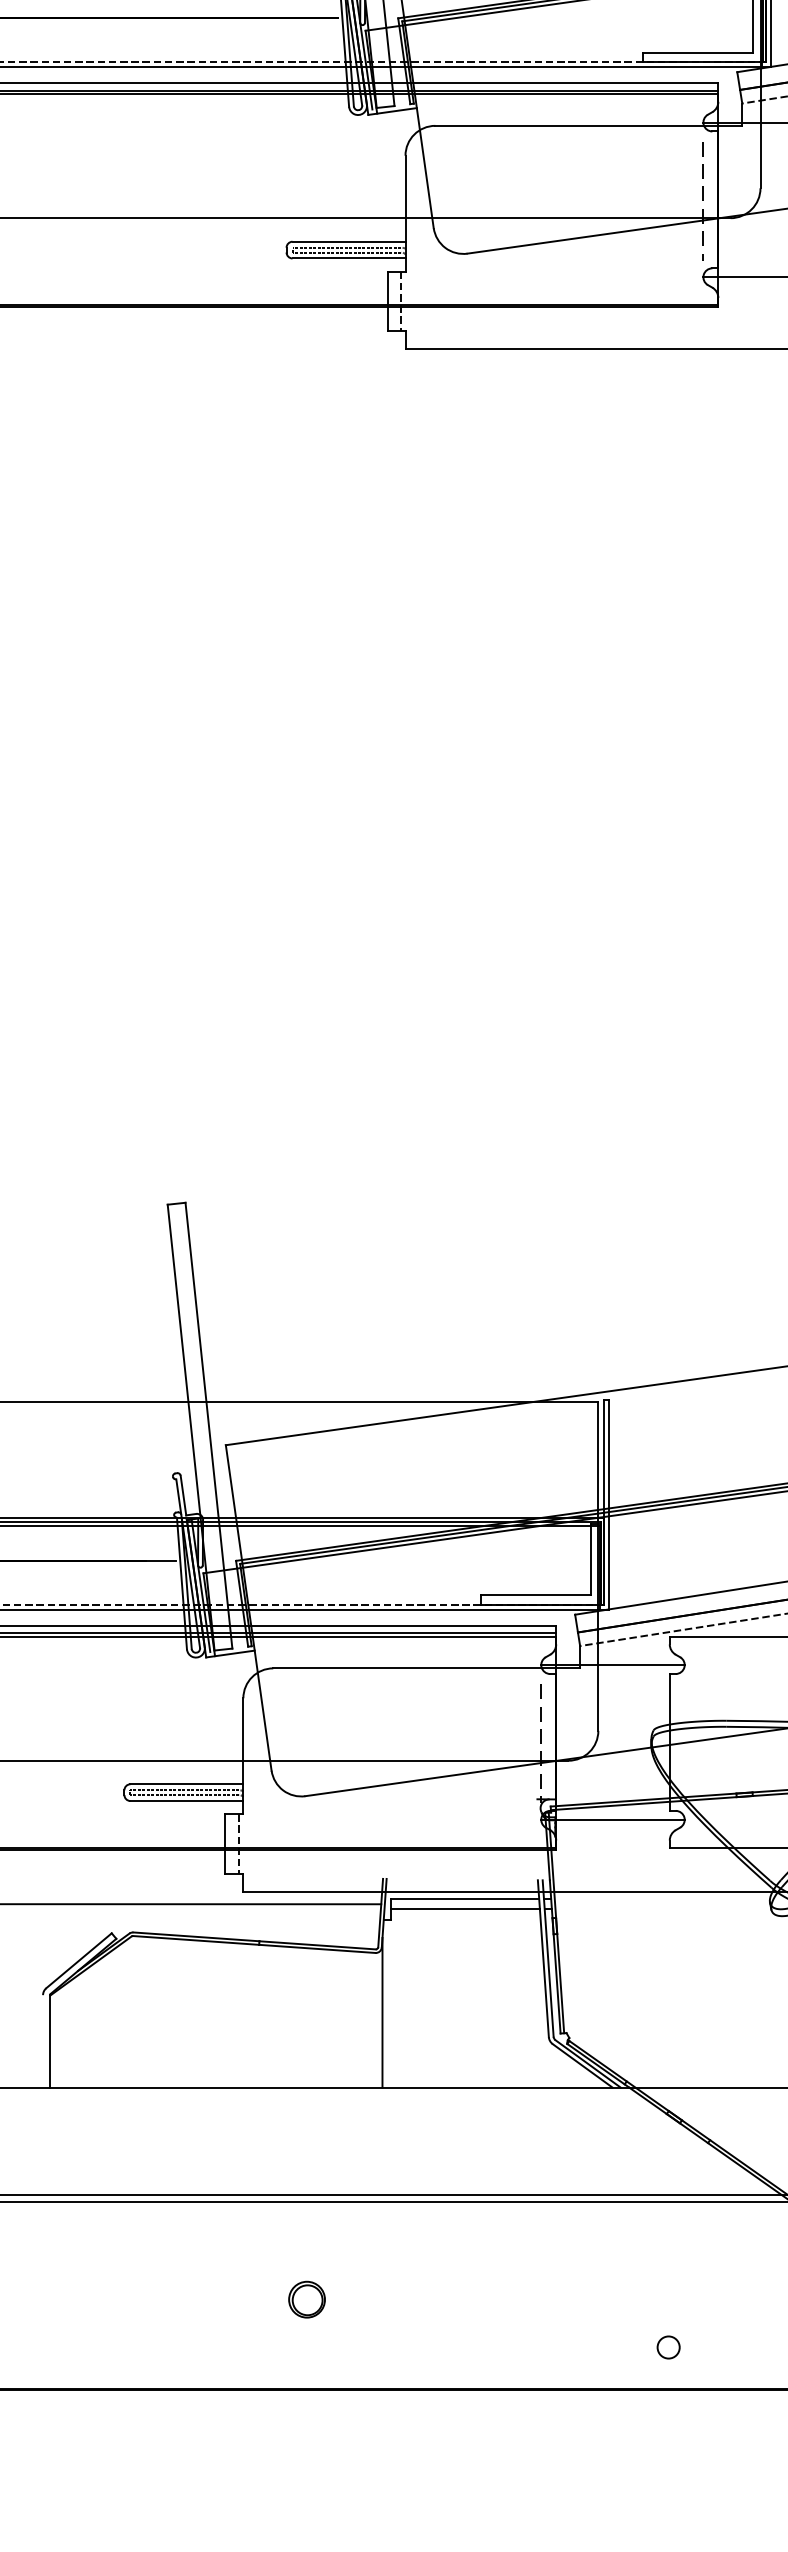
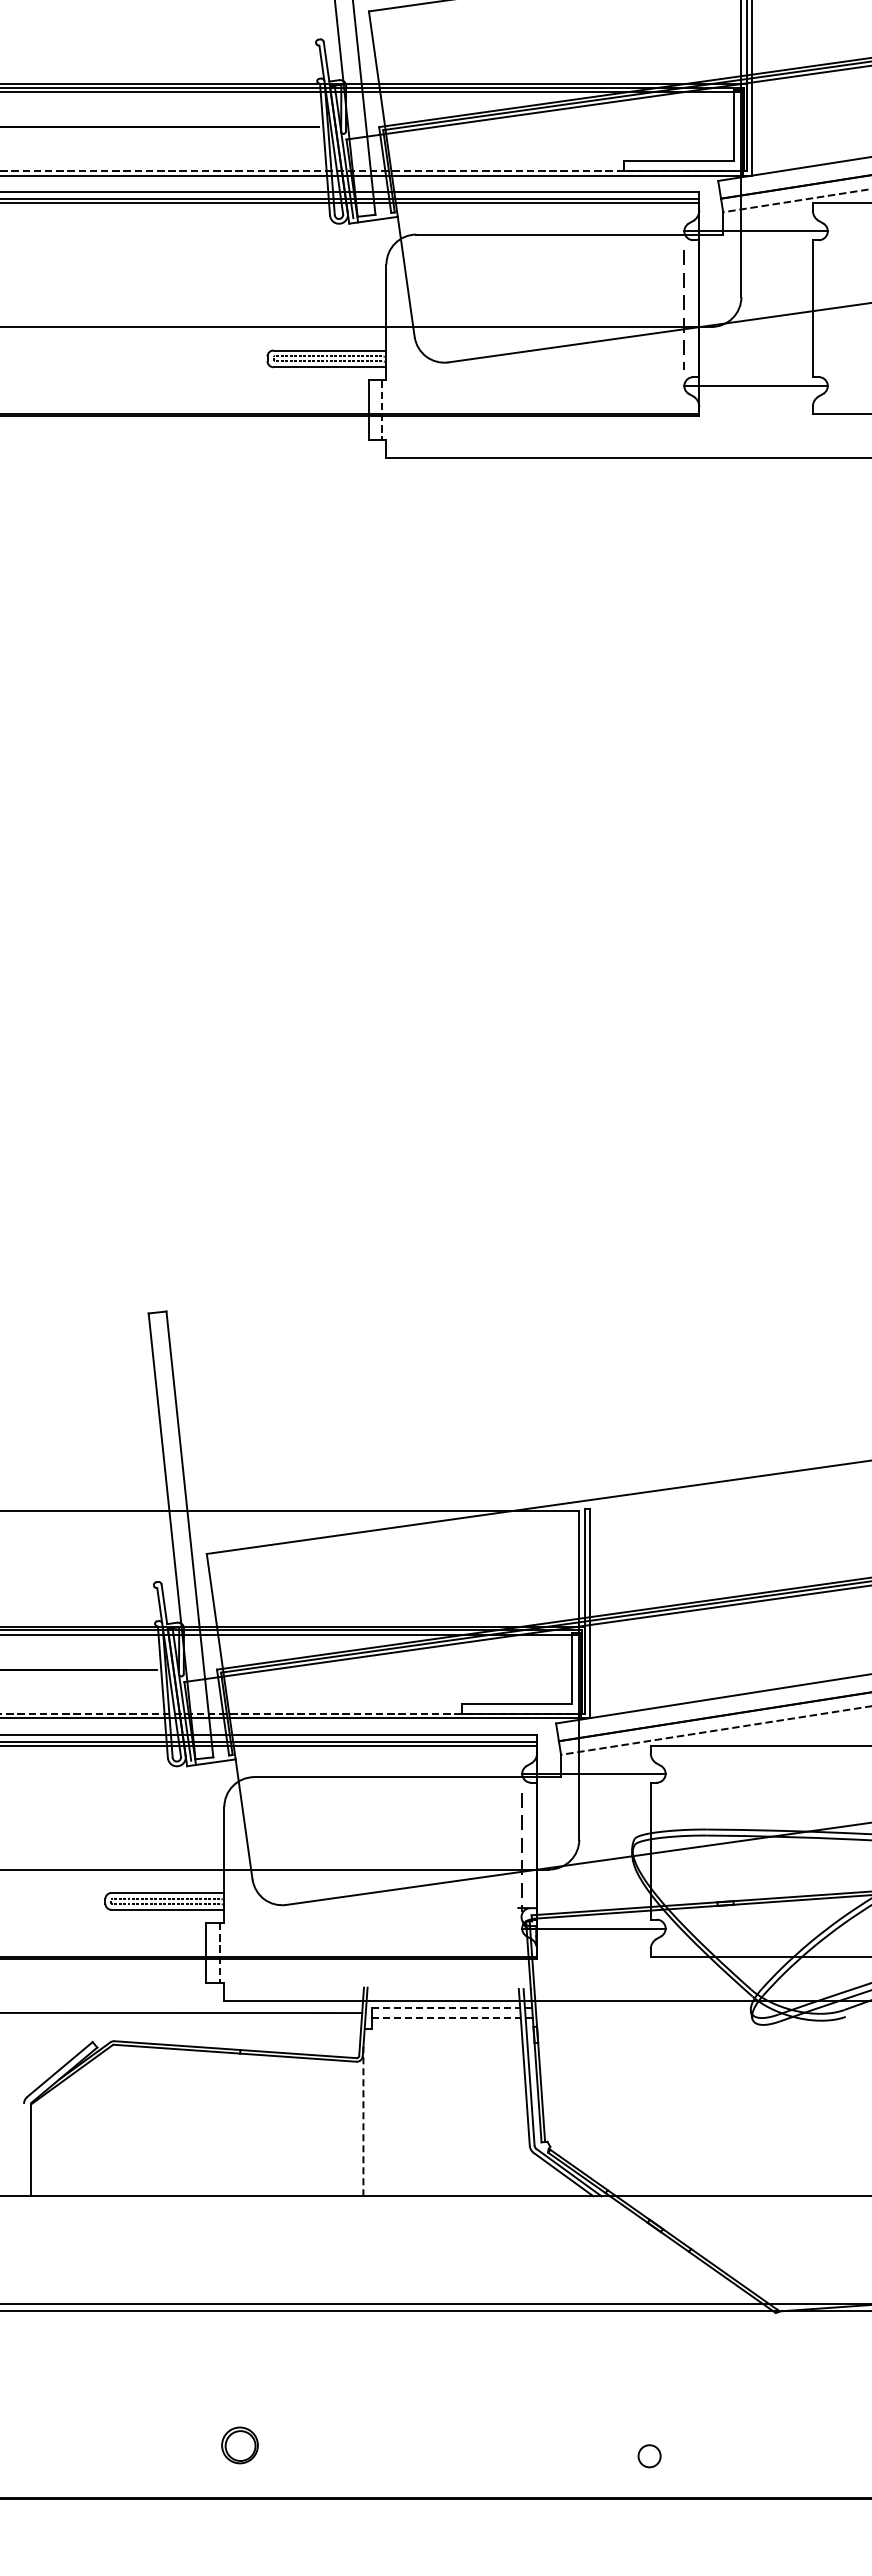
line: (465, 1899) -> (446, 2008), solid -> dashed
line: (465, 1908) -> (446, 2017), solid -> dashed
line: (382, 2012) -> (363, 2121), solid -> dashed
part: (306, 2299) -> (239, 2445), moved

